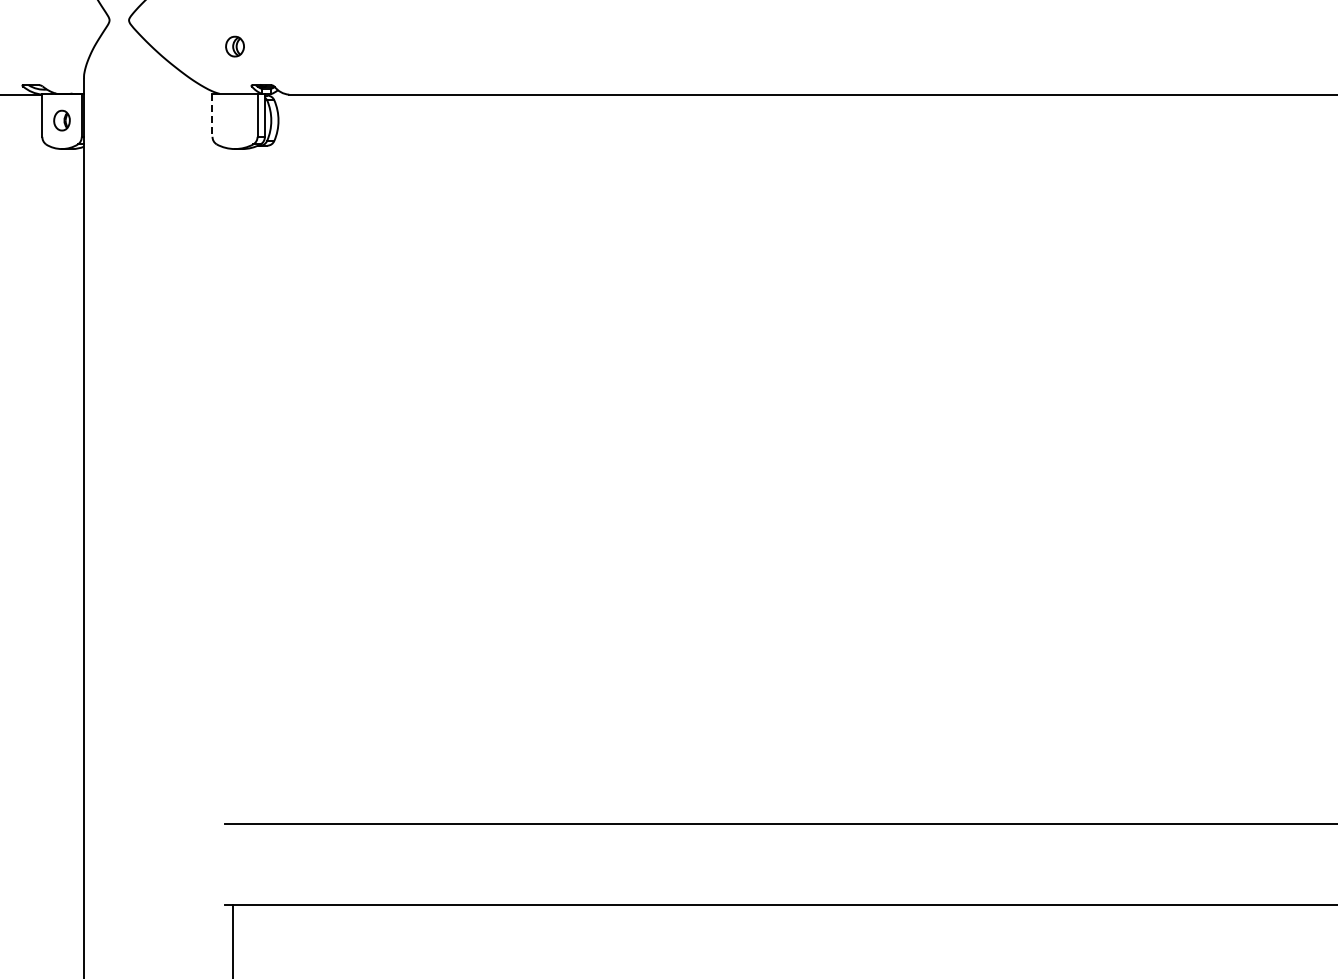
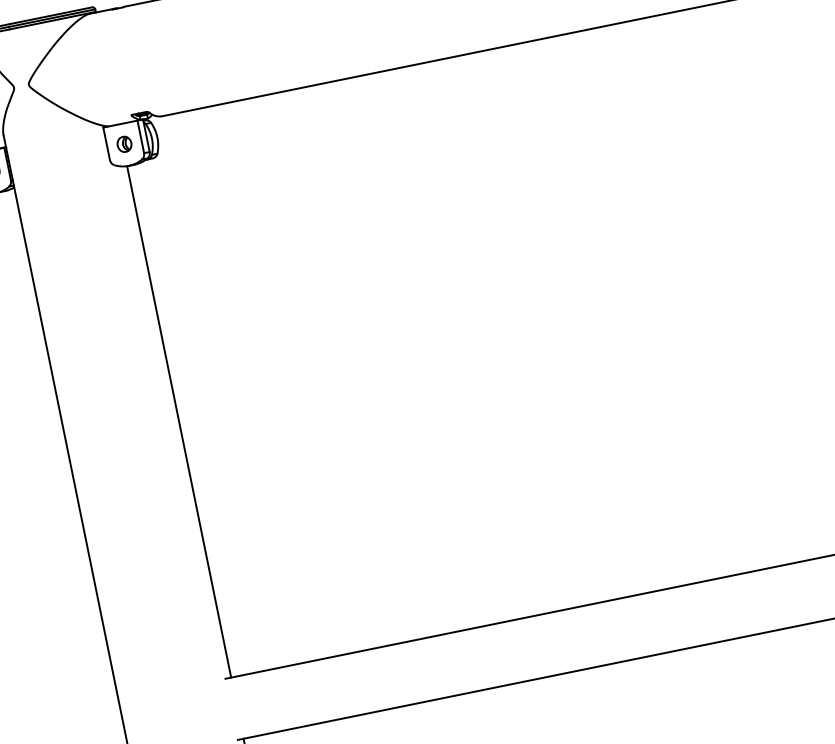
part: (234, 46) -> (124, 144), moved
line: (212, 115) -> (106, 143), dashed -> solid
line: (232, 486) -> (178, 421), added

